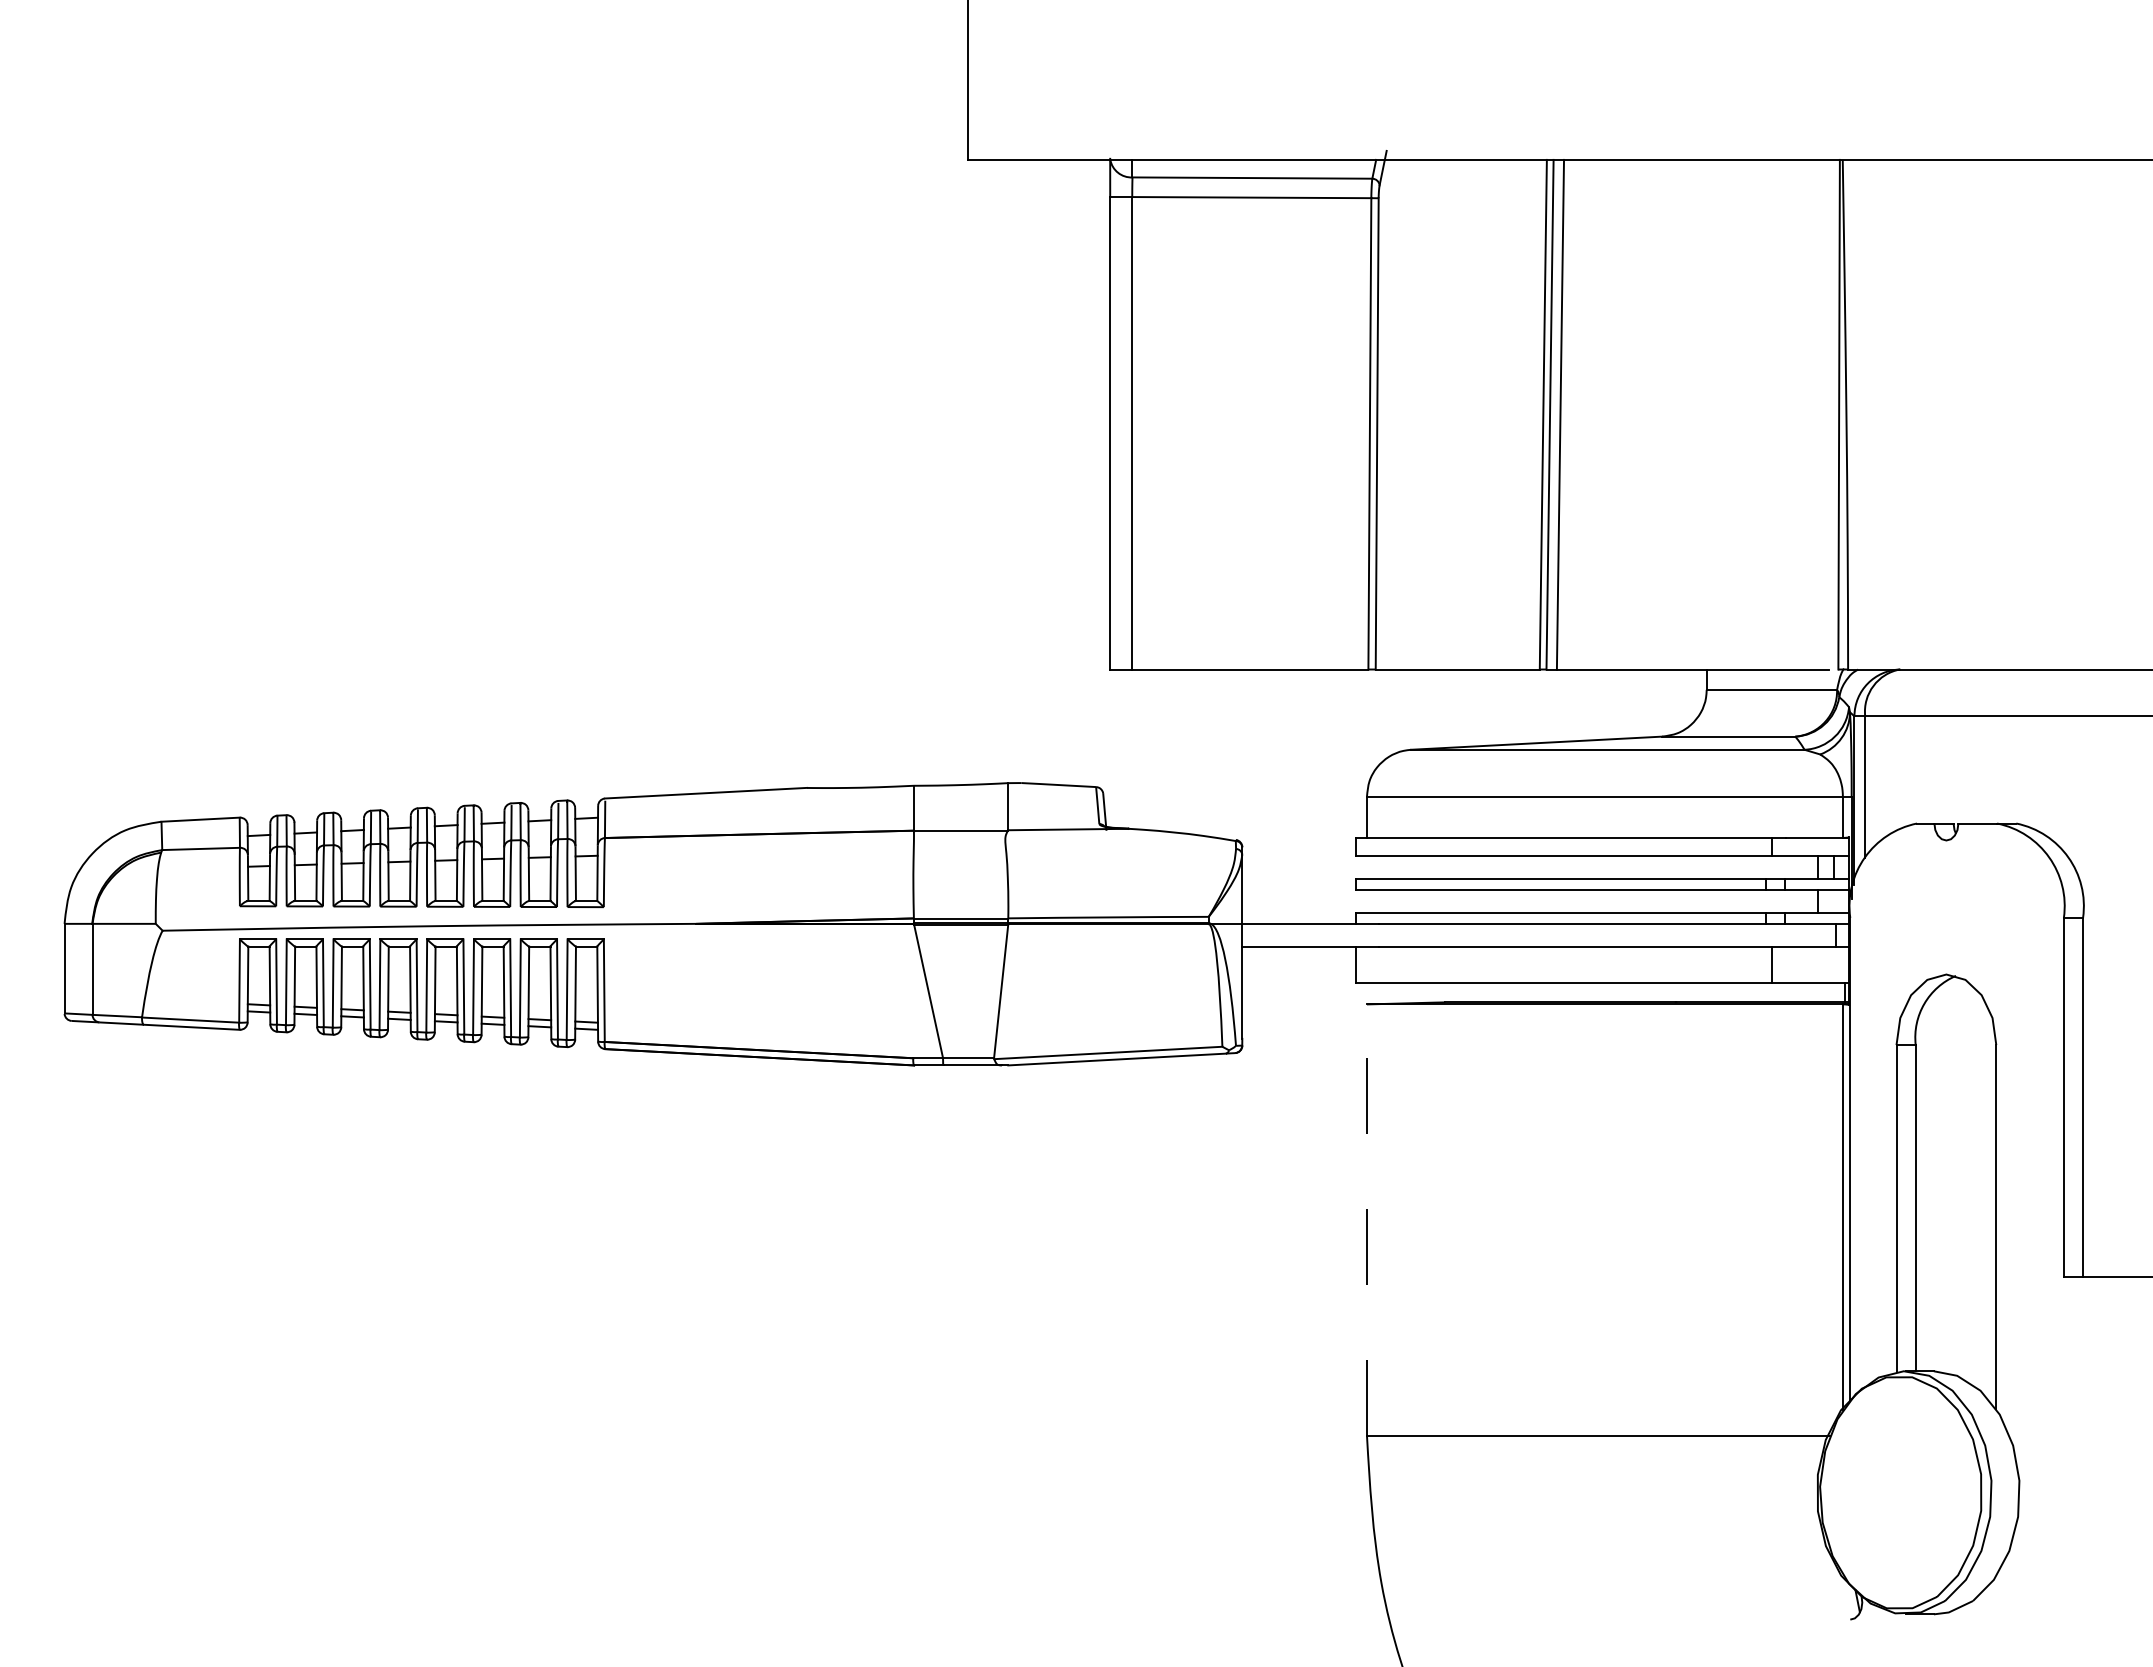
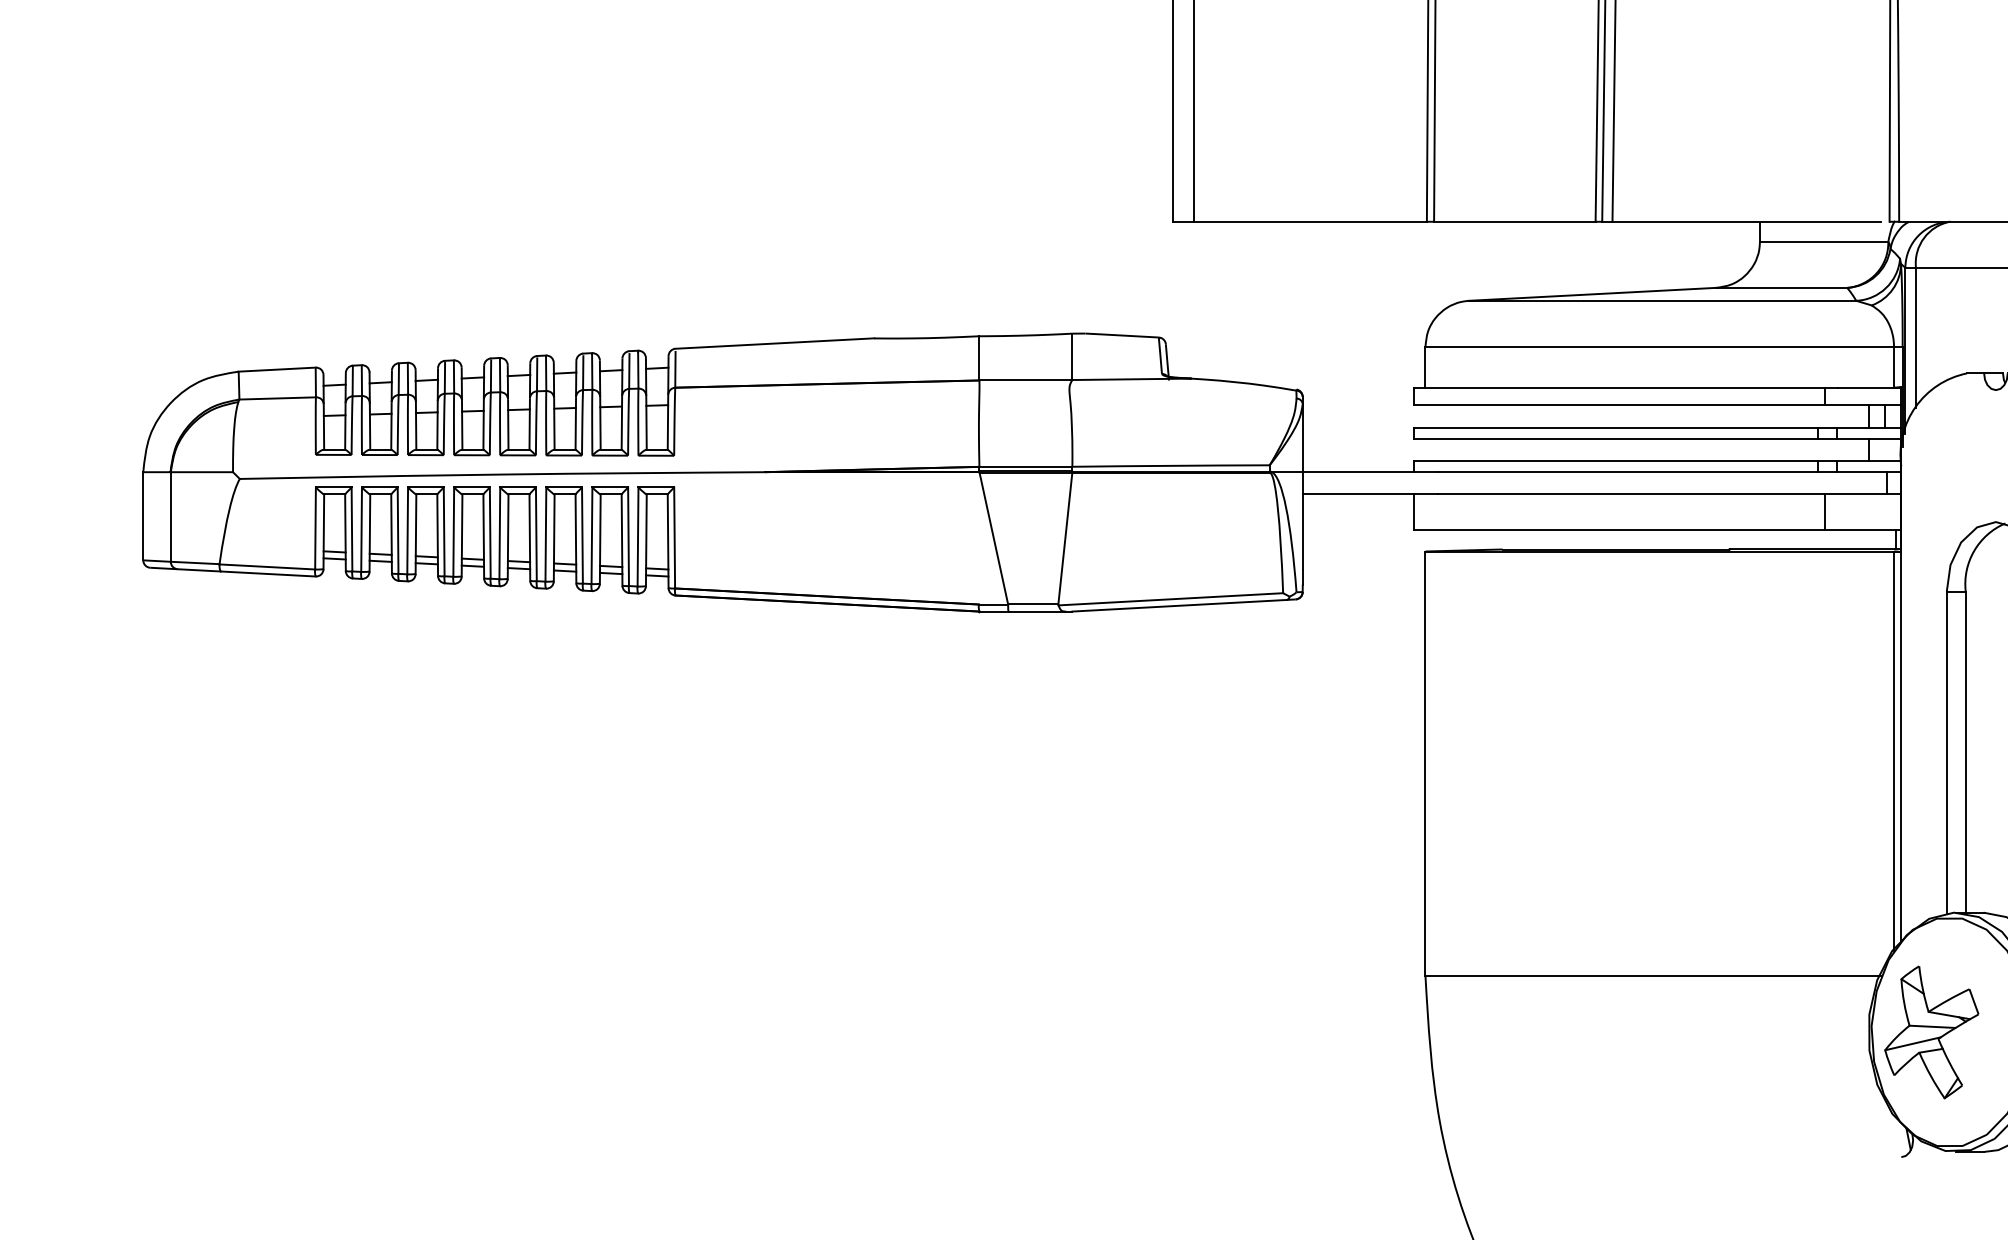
line: (1366, 1220) -> (1425, 764), dashed -> solid
part: (1881, 1492) -> (1932, 1032), added

